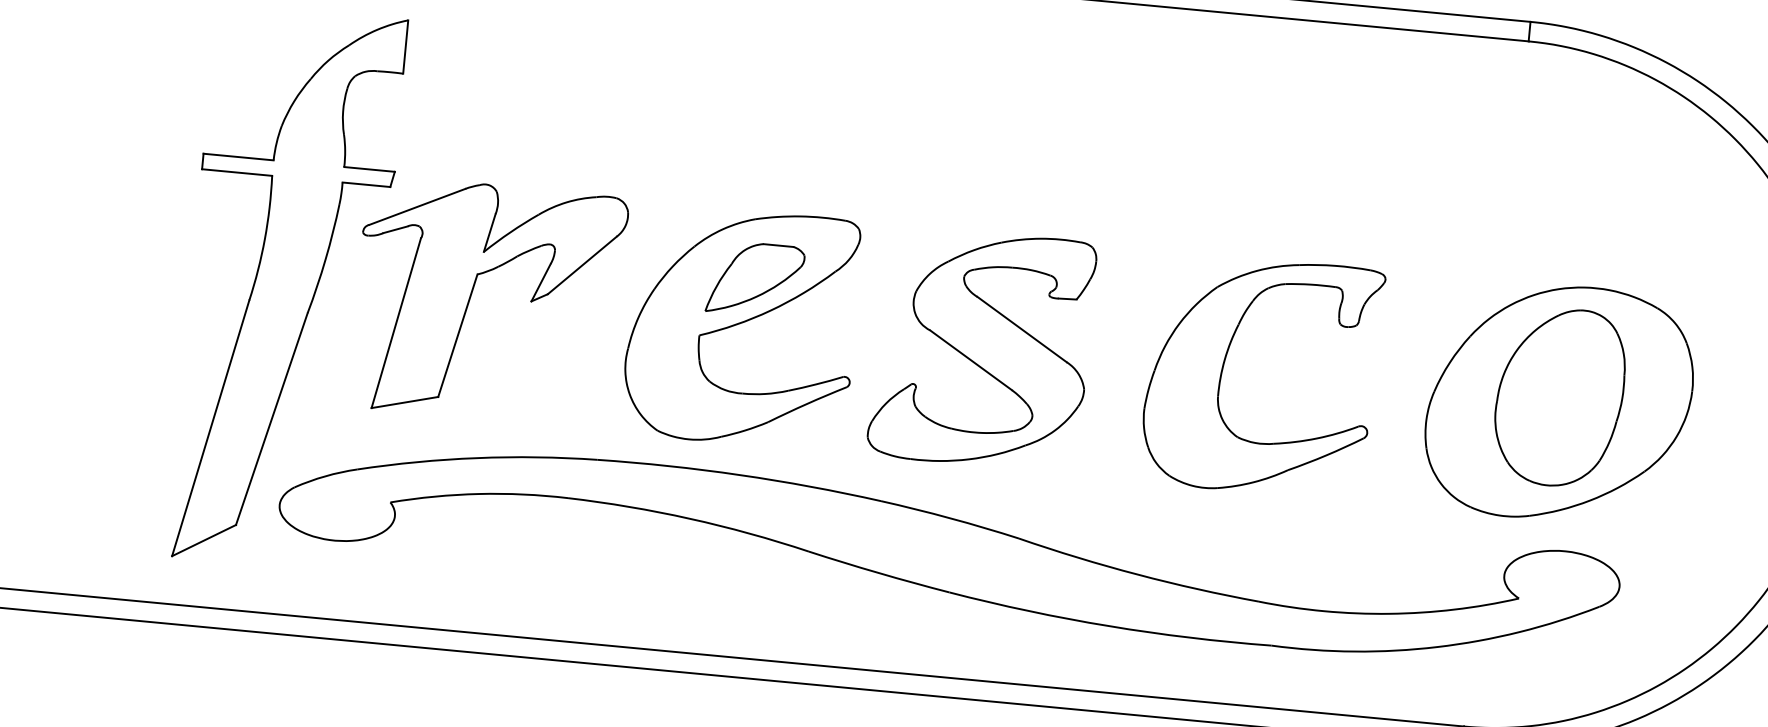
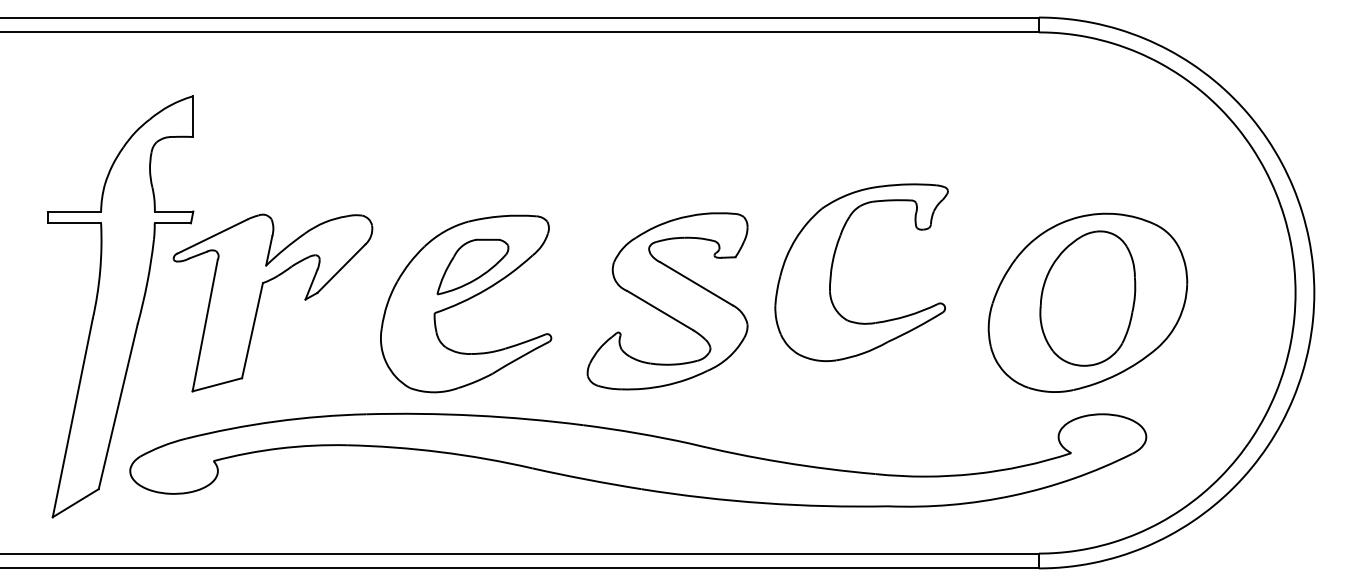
part: (981, 349) -> (667, 301), moved
part: (1223, 370) -> (832, 271), moved

